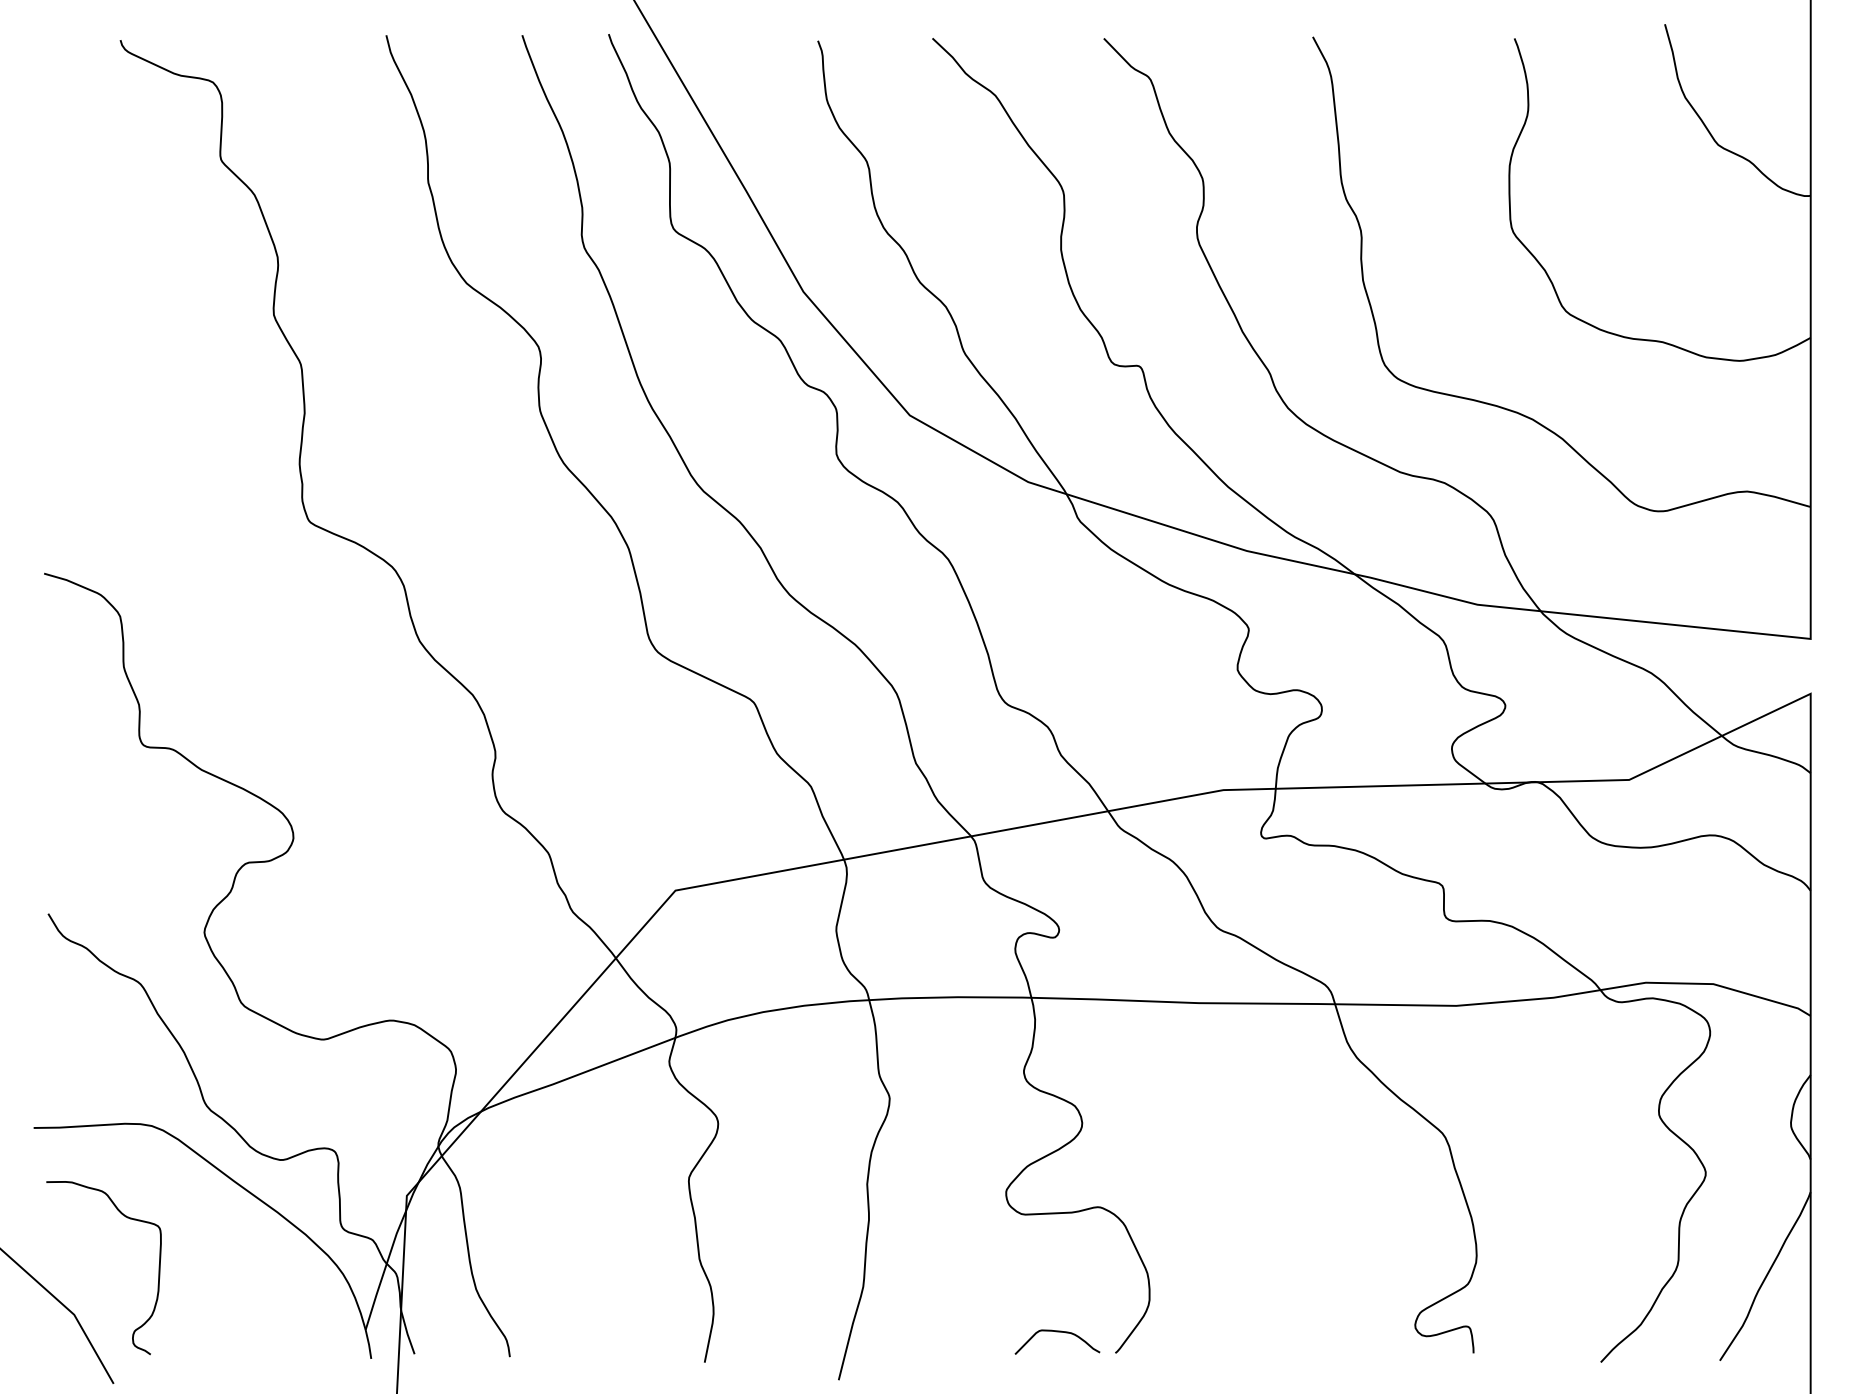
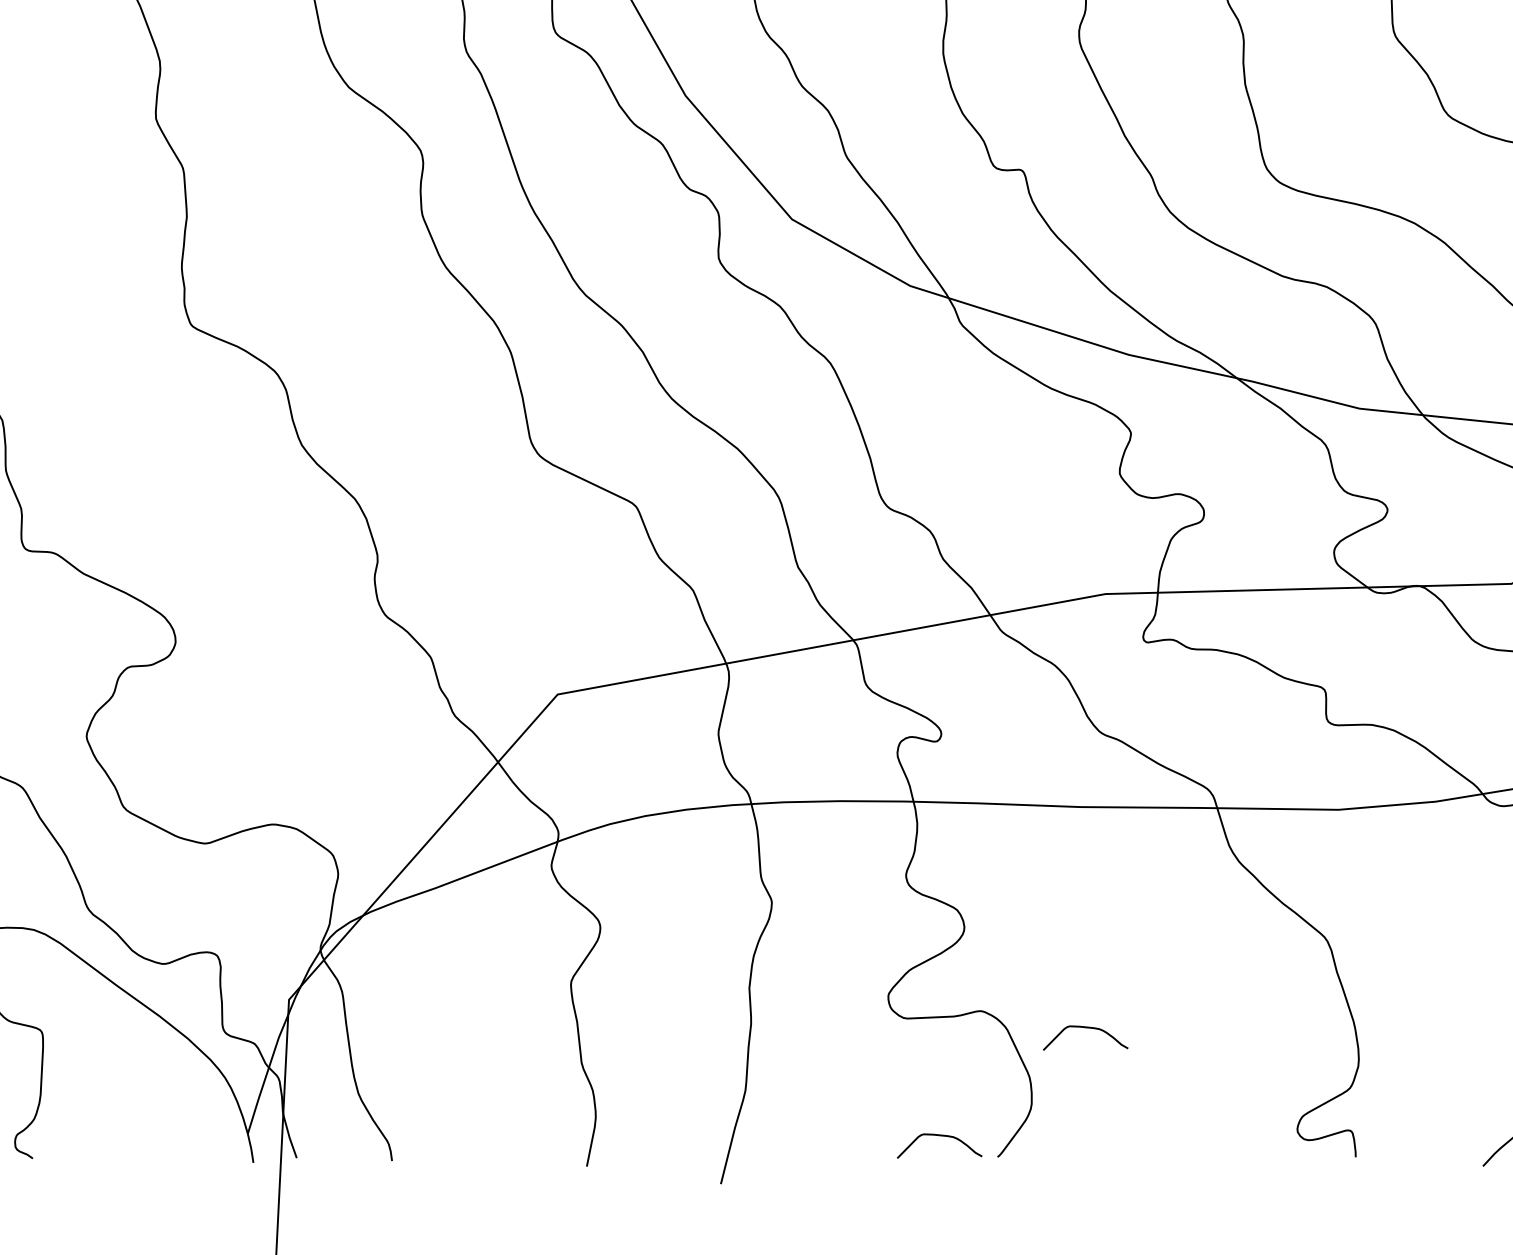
curve: (1203, 1224) -> (1085, 1028), added

